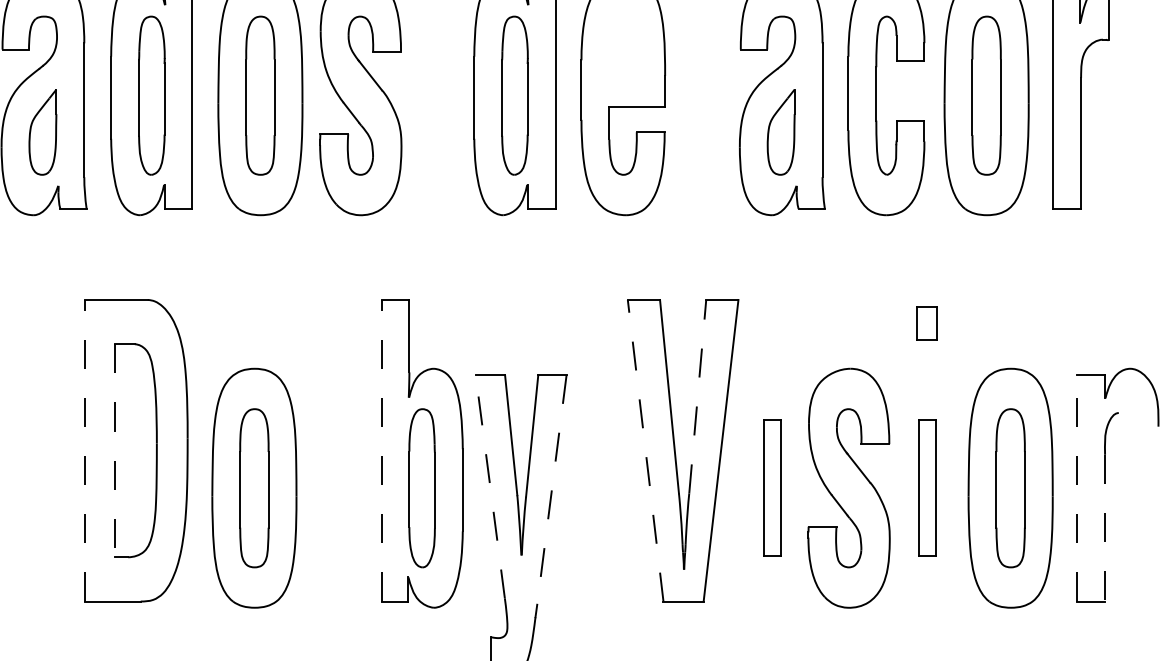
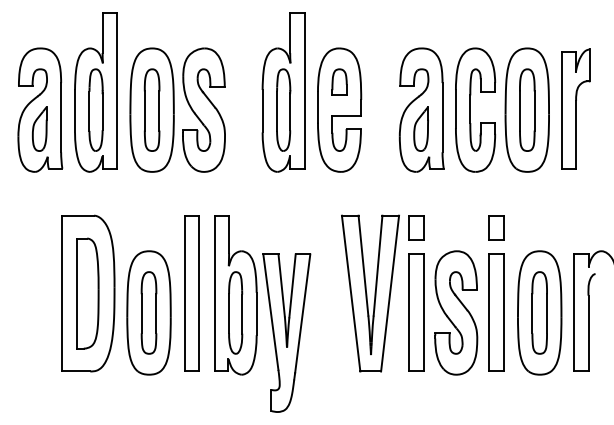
part: (623, 40) -> (339, 81), added
part: (772, 322) -> (416, 227), added
part: (927, 322) -> (496, 227), size x1.43
line: (698, 396) -> (378, 265), dashed -> solid
line: (84, 450) -> (61, 293), dashed -> solid
part: (336, 450) -> (191, 293), added
line: (381, 450) -> (214, 293), dashed -> solid
line: (646, 450) -> (351, 293), dashed -> solid
line: (115, 452) -> (77, 294), dashed -> solid
line: (489, 485) -> (270, 311), dashed -> solid
part: (772, 487) -> (416, 312), size x1.67
part: (927, 487) -> (496, 312), size x1.67
line: (1077, 487) -> (574, 312), dashed -> solid
line: (551, 489) -> (302, 313), dashed -> solid
line: (1105, 527) -> (588, 333), dashed -> solid

